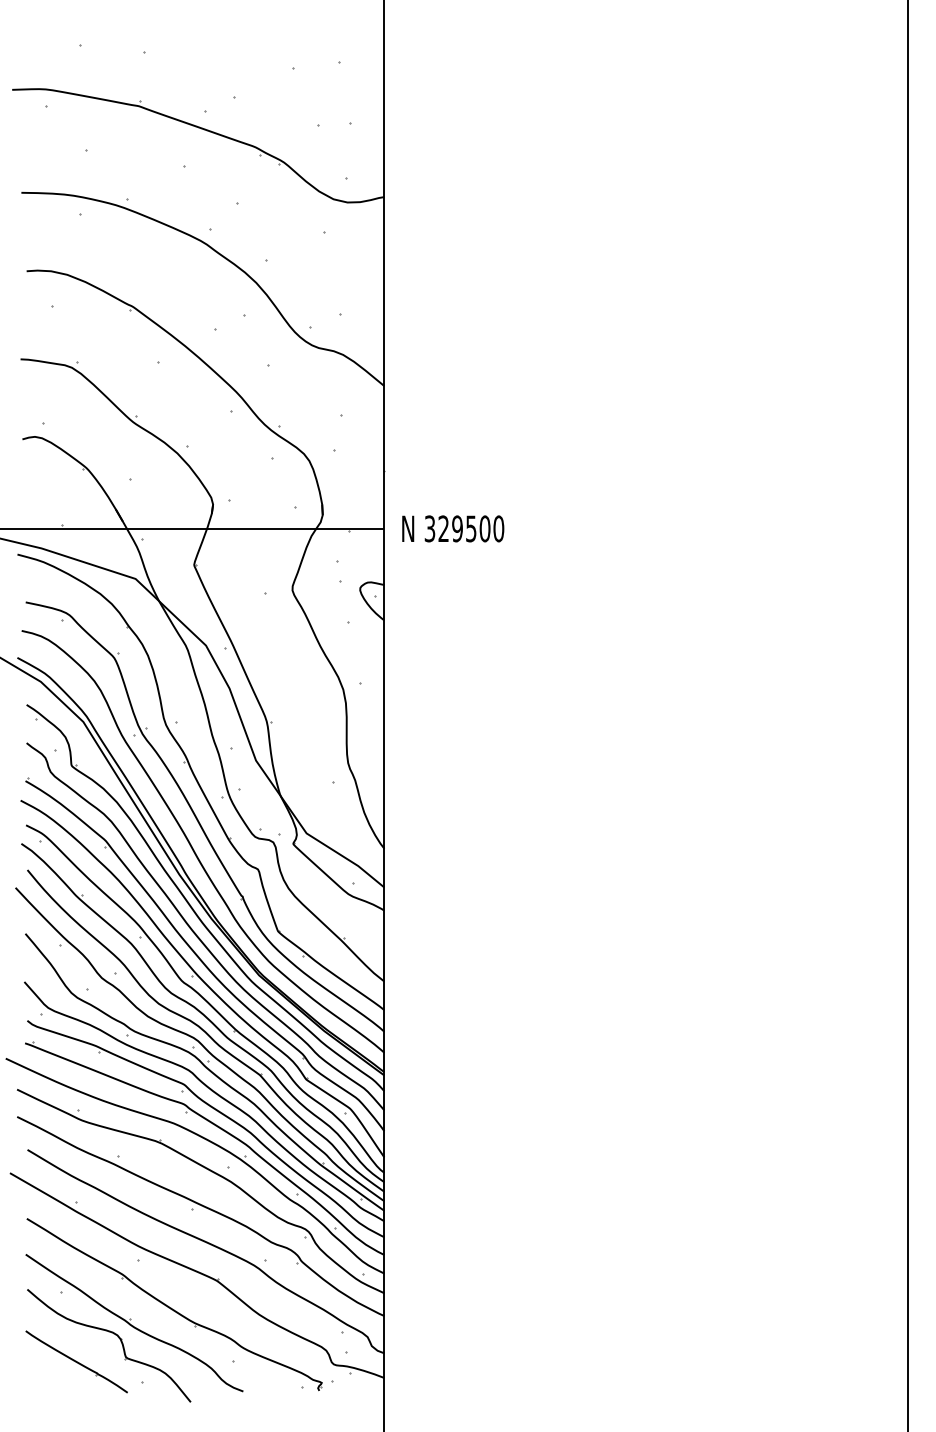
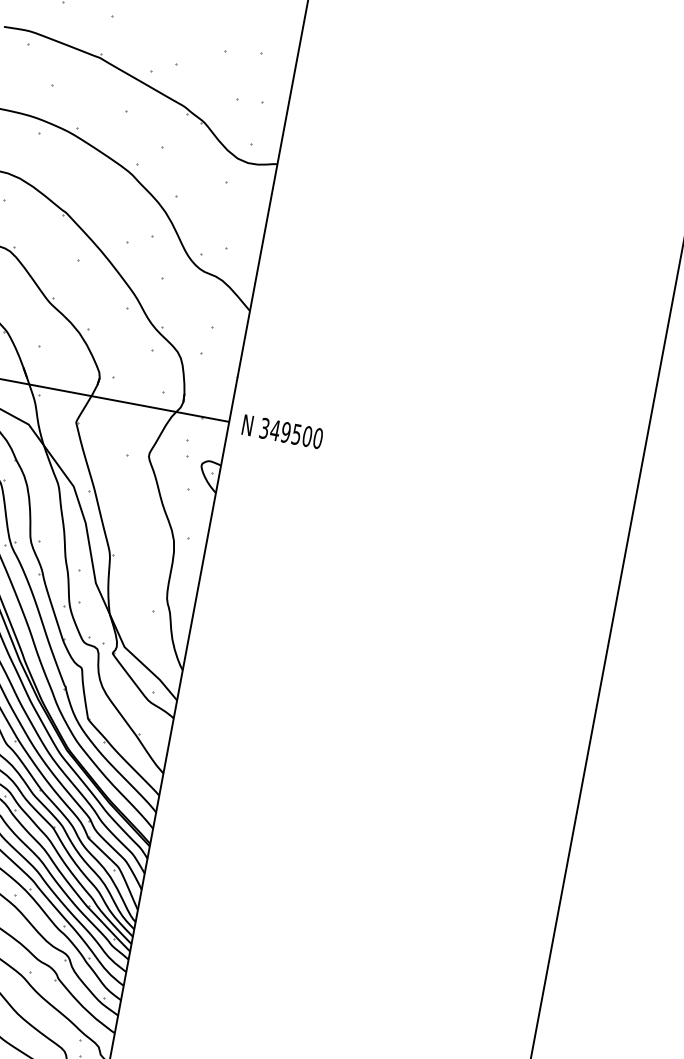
text: (443, 528) -> (275, 430), 329500 -> 349500

